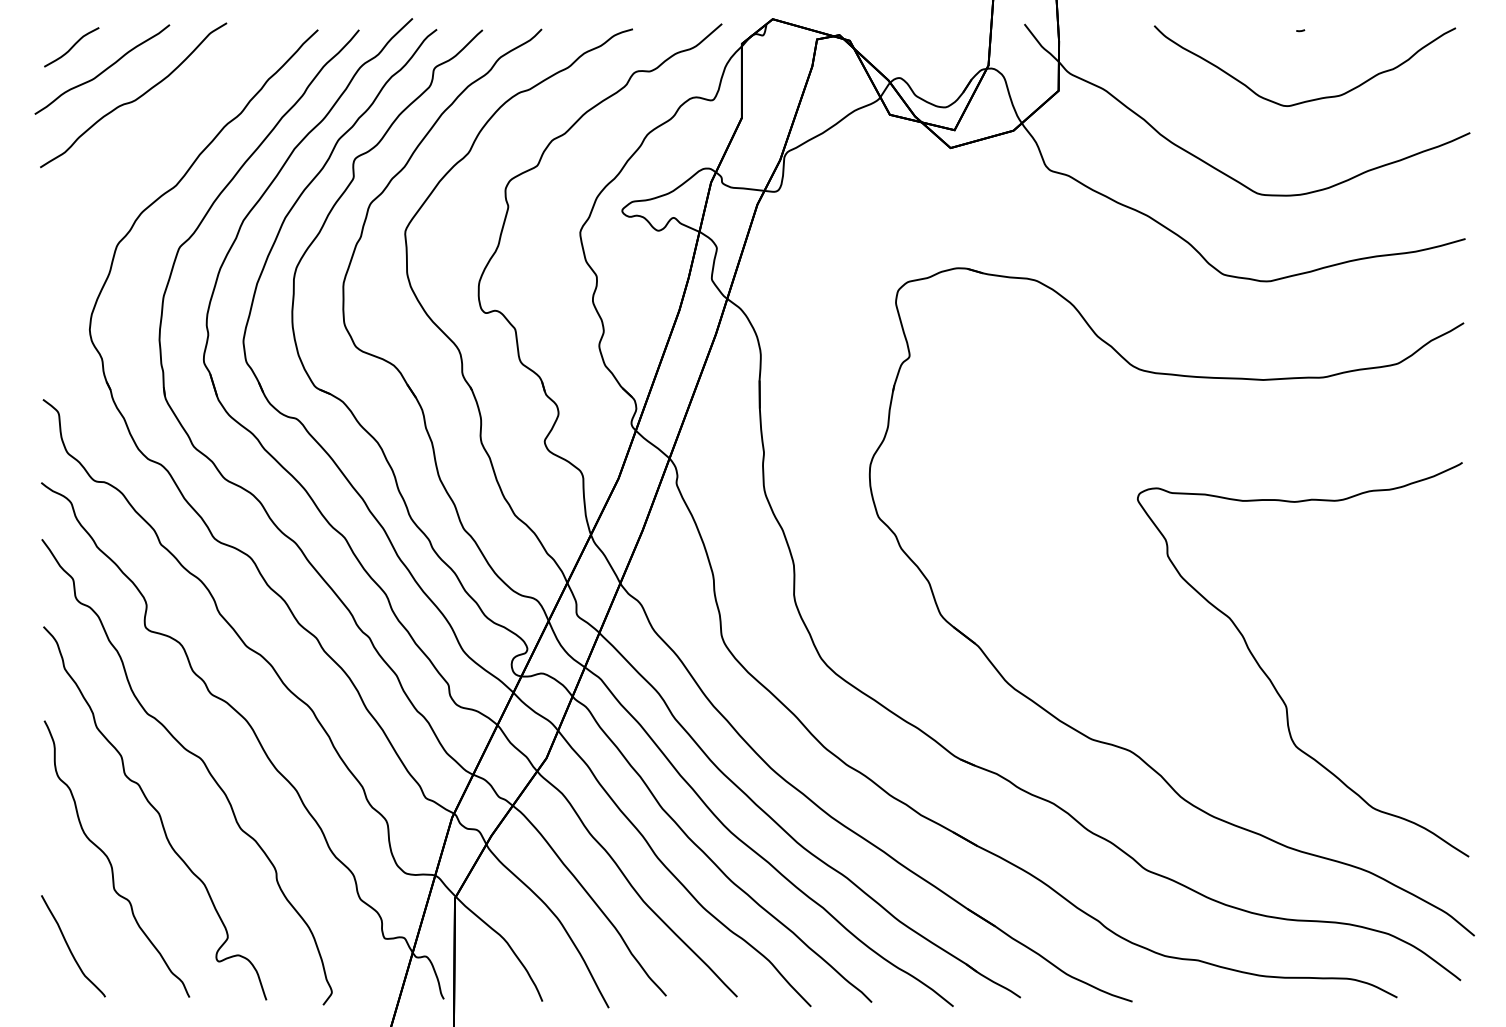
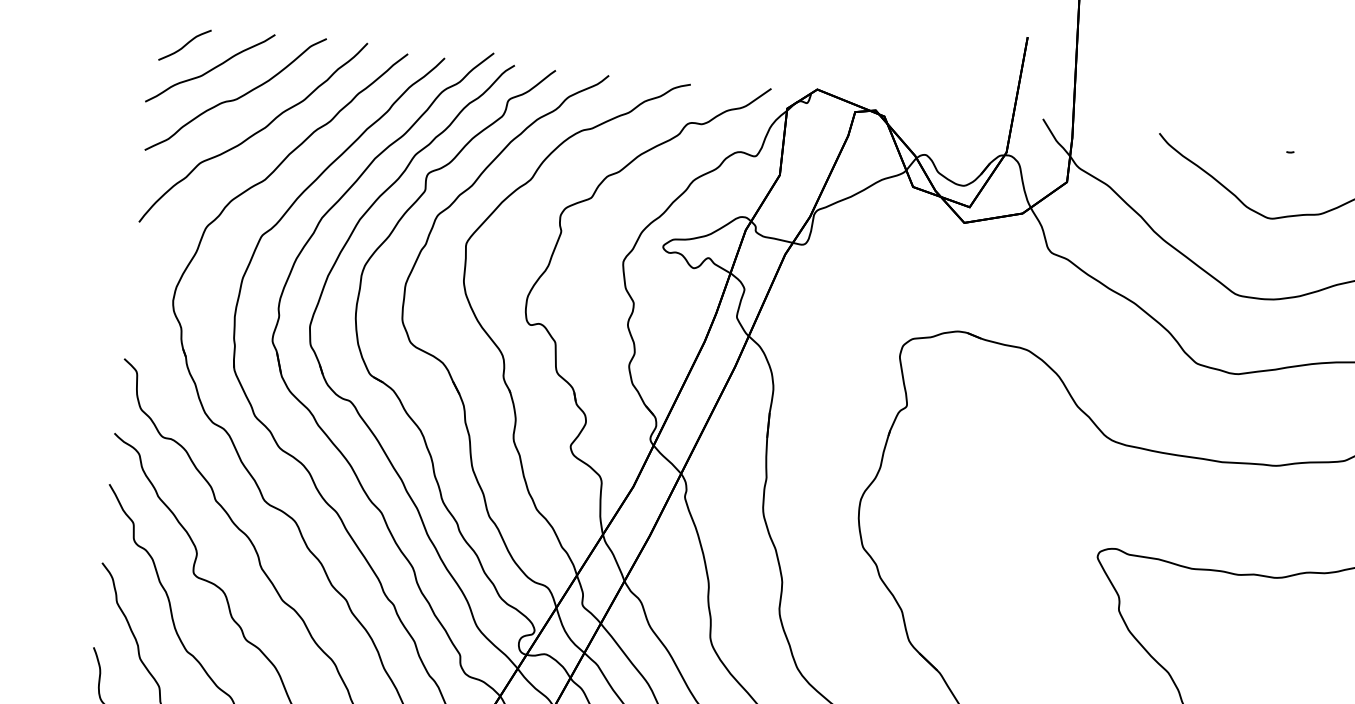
curve: (158, 135) -> (254, 133), added

